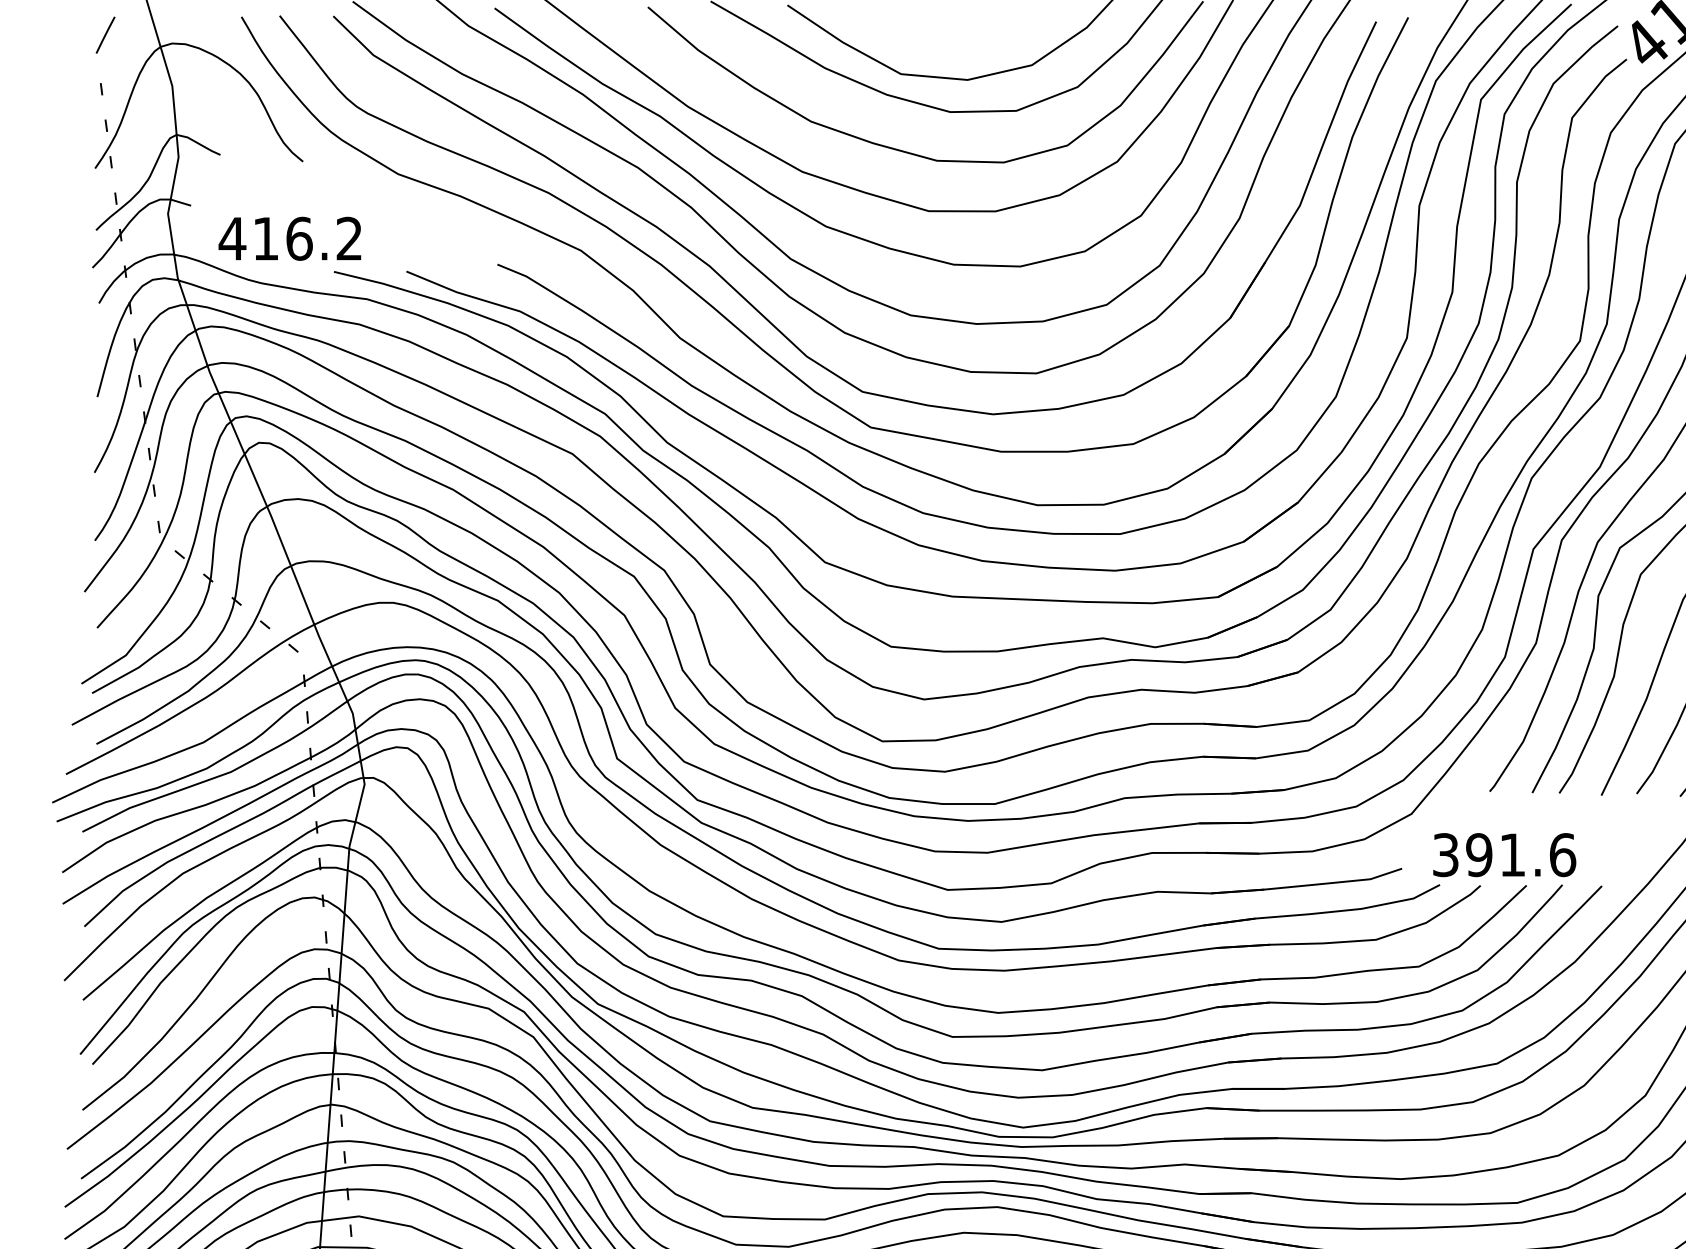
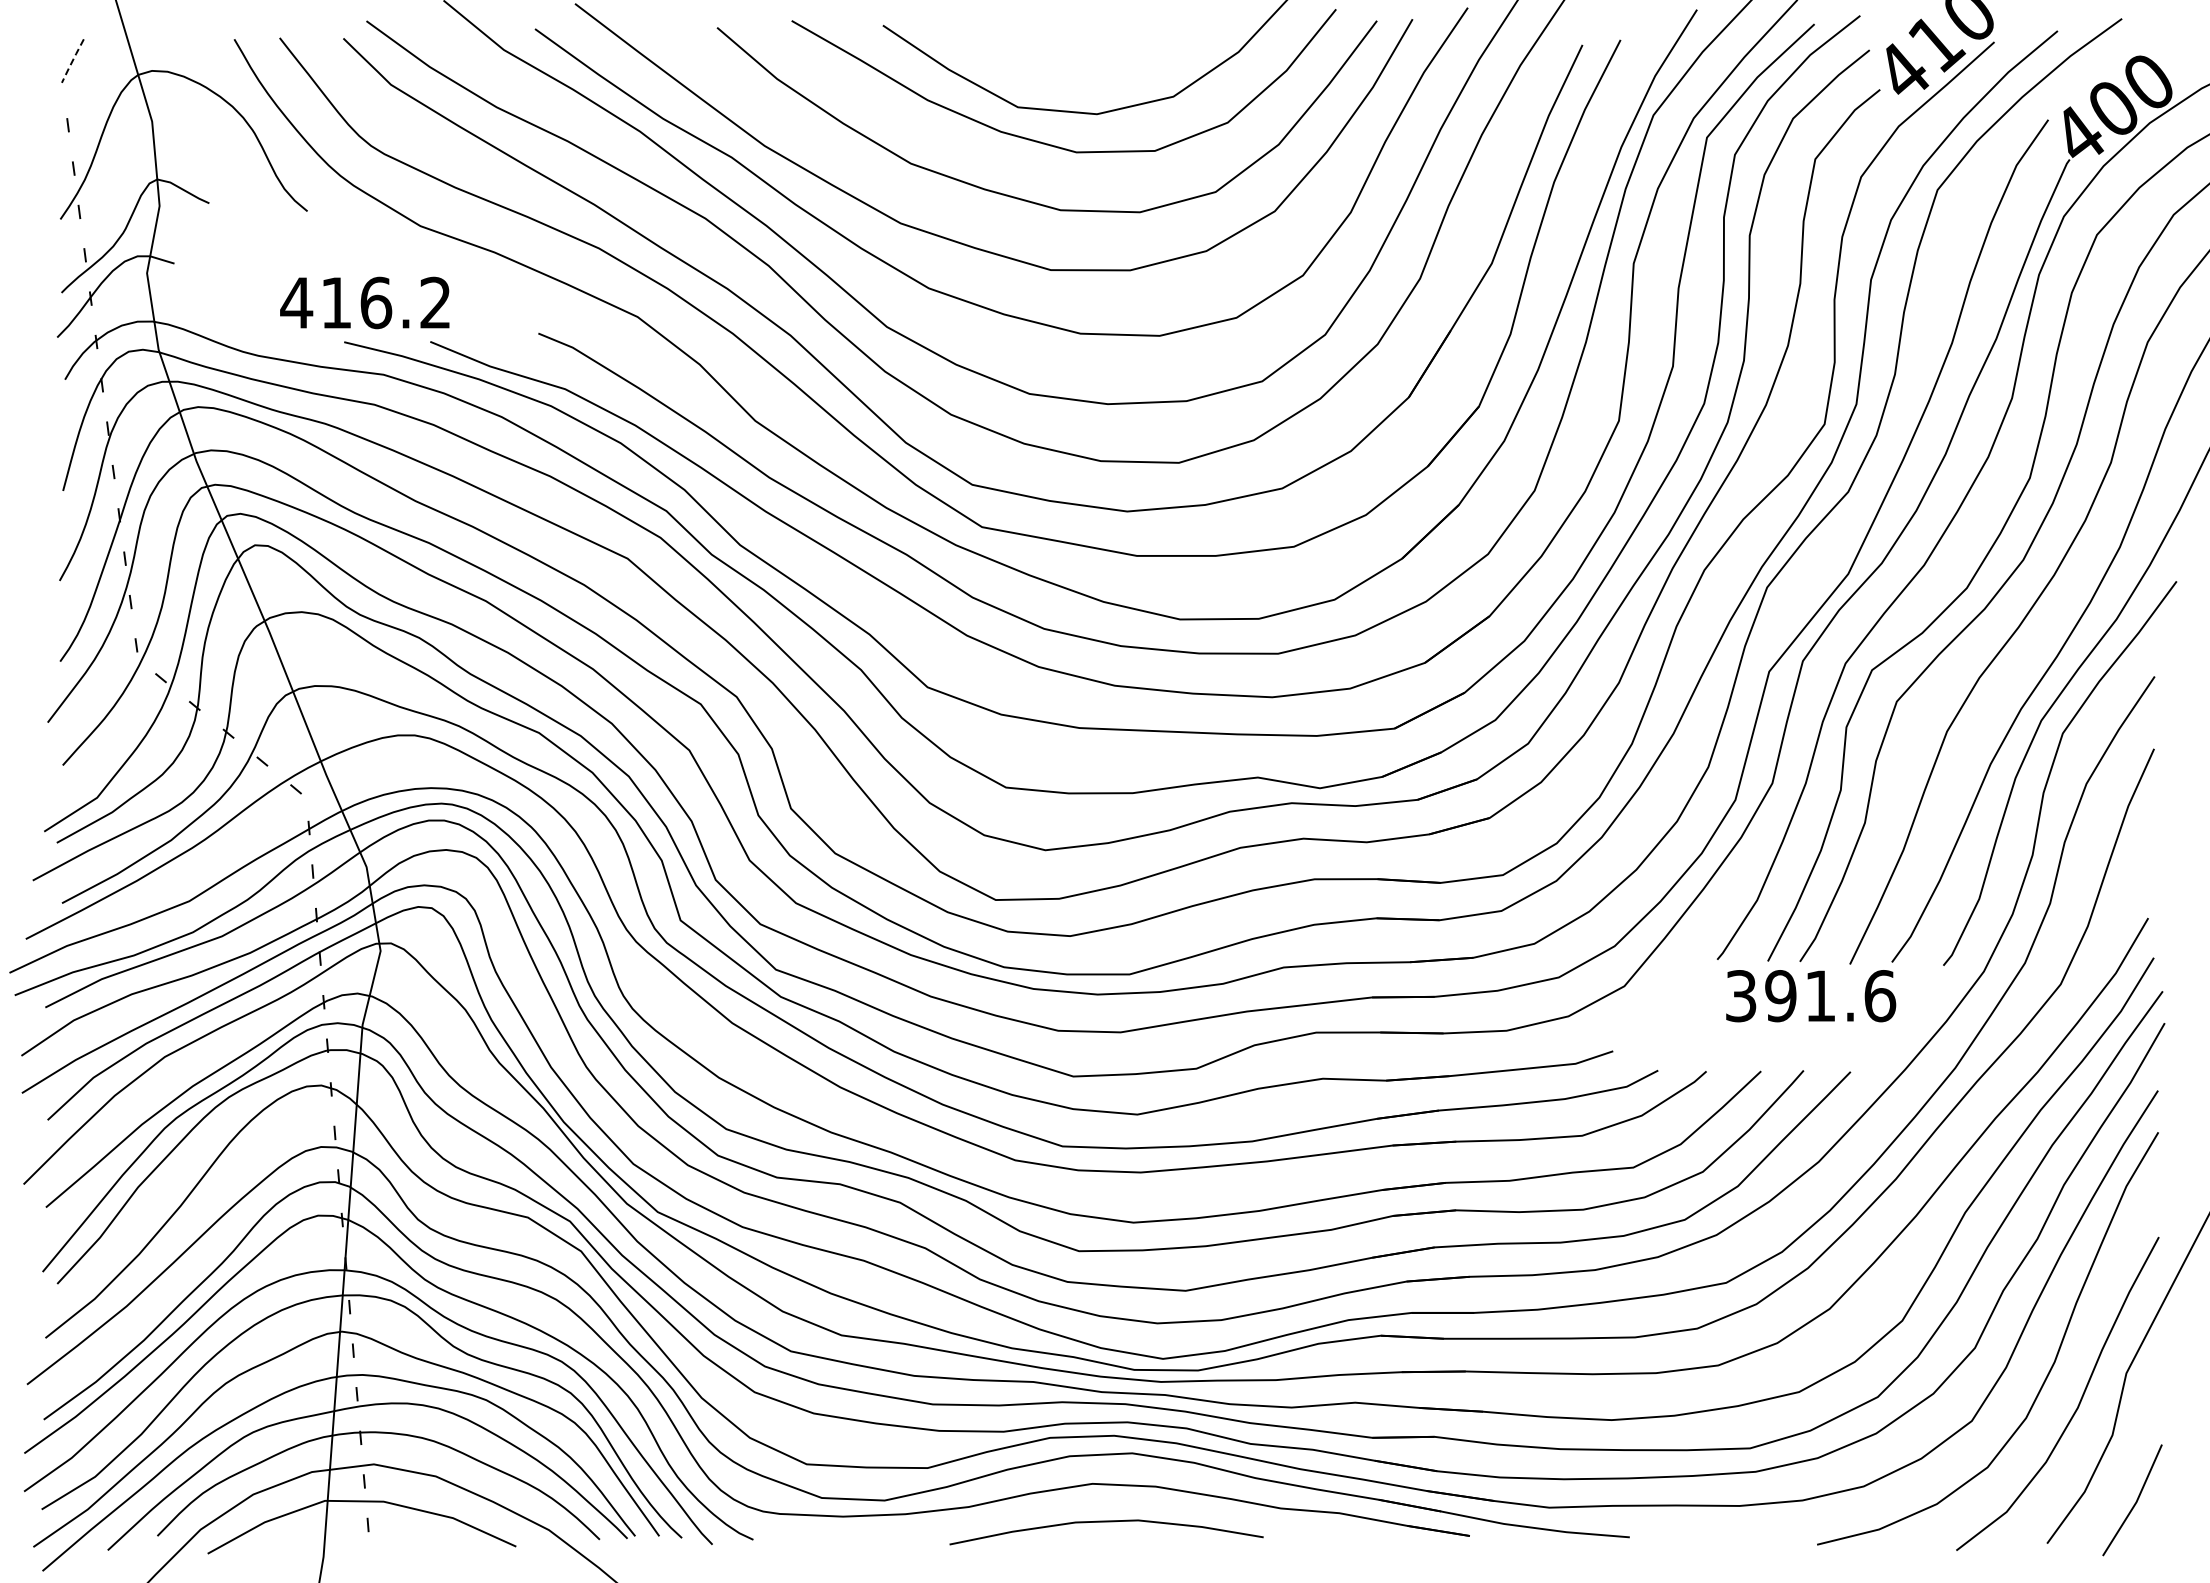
line: (105, 34) -> (72, 60), solid -> dashed
text: (289, 238) -> (364, 302), moved
text: (1505, 855) -> (1811, 996), moved

